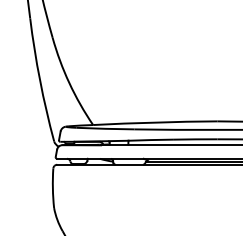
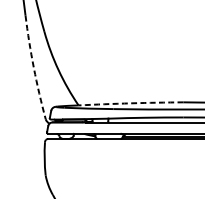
arc: (40, 80) -> (34, 67), solid -> dashed
arc: (155, 122) -> (131, 103), solid -> dashed

